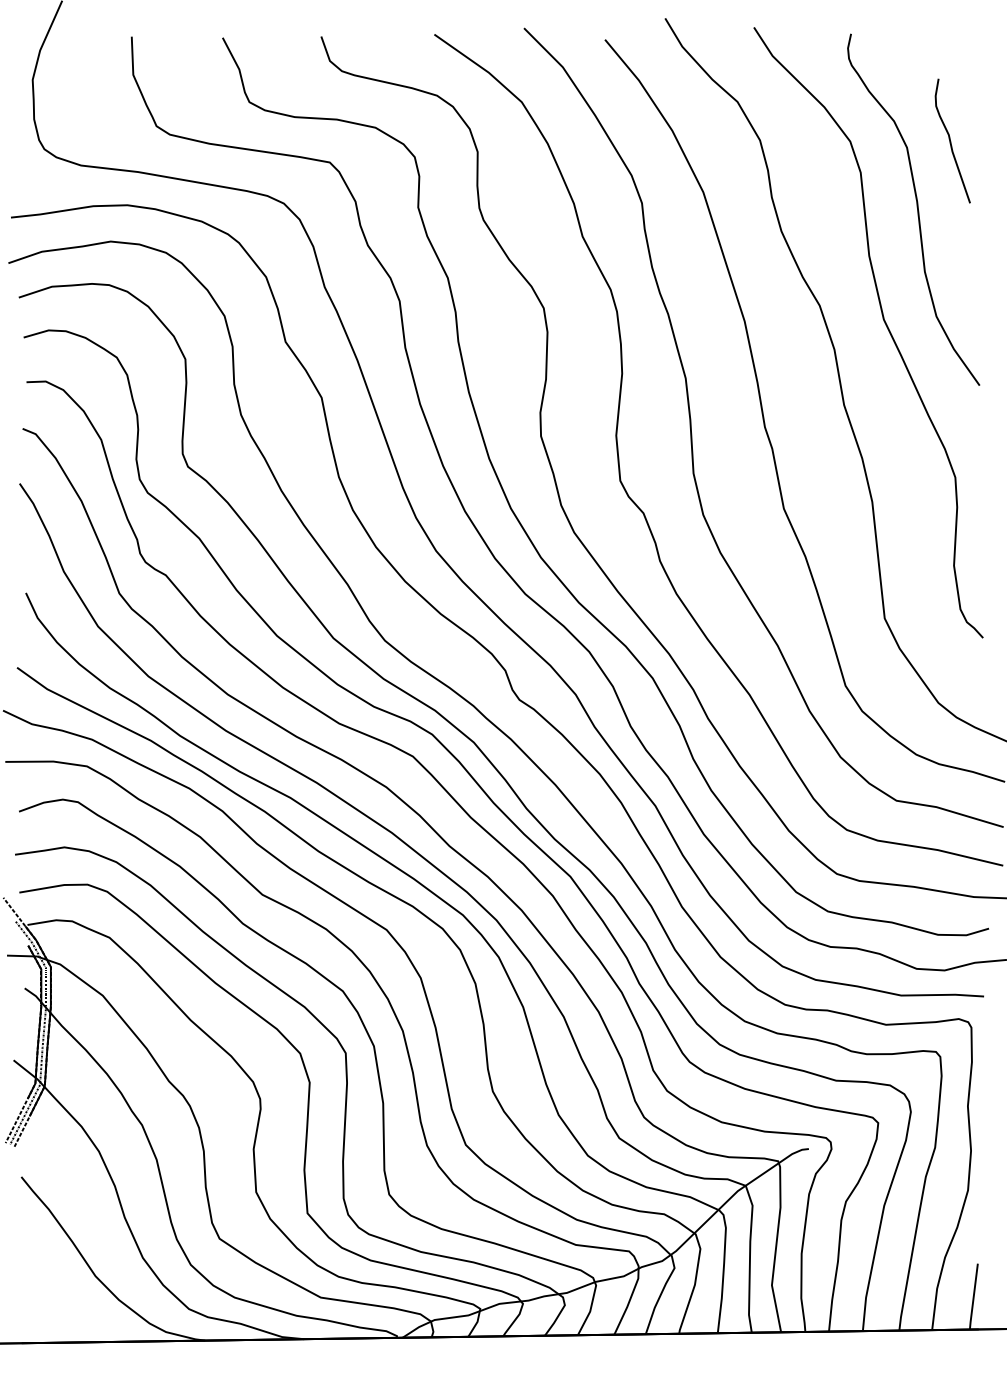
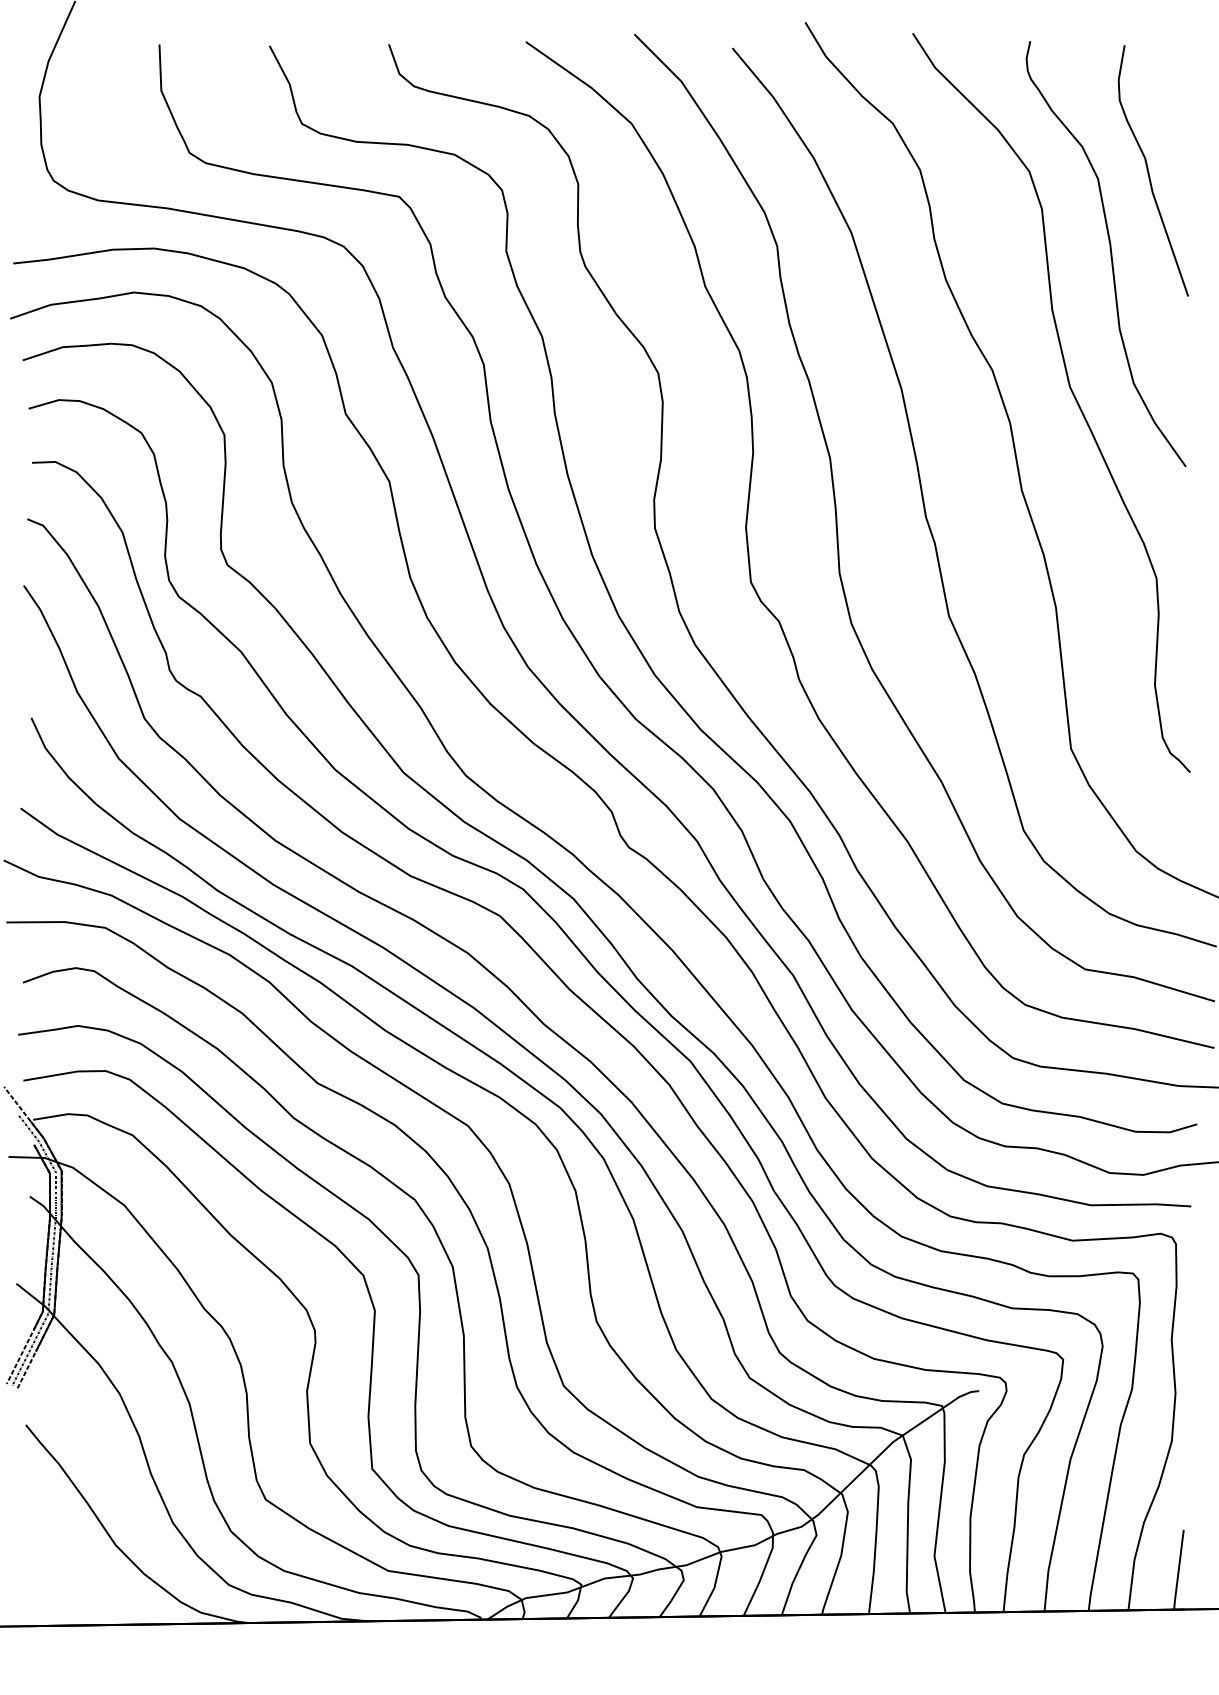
part: (952, 140) -> (1153, 170), size x1.67

